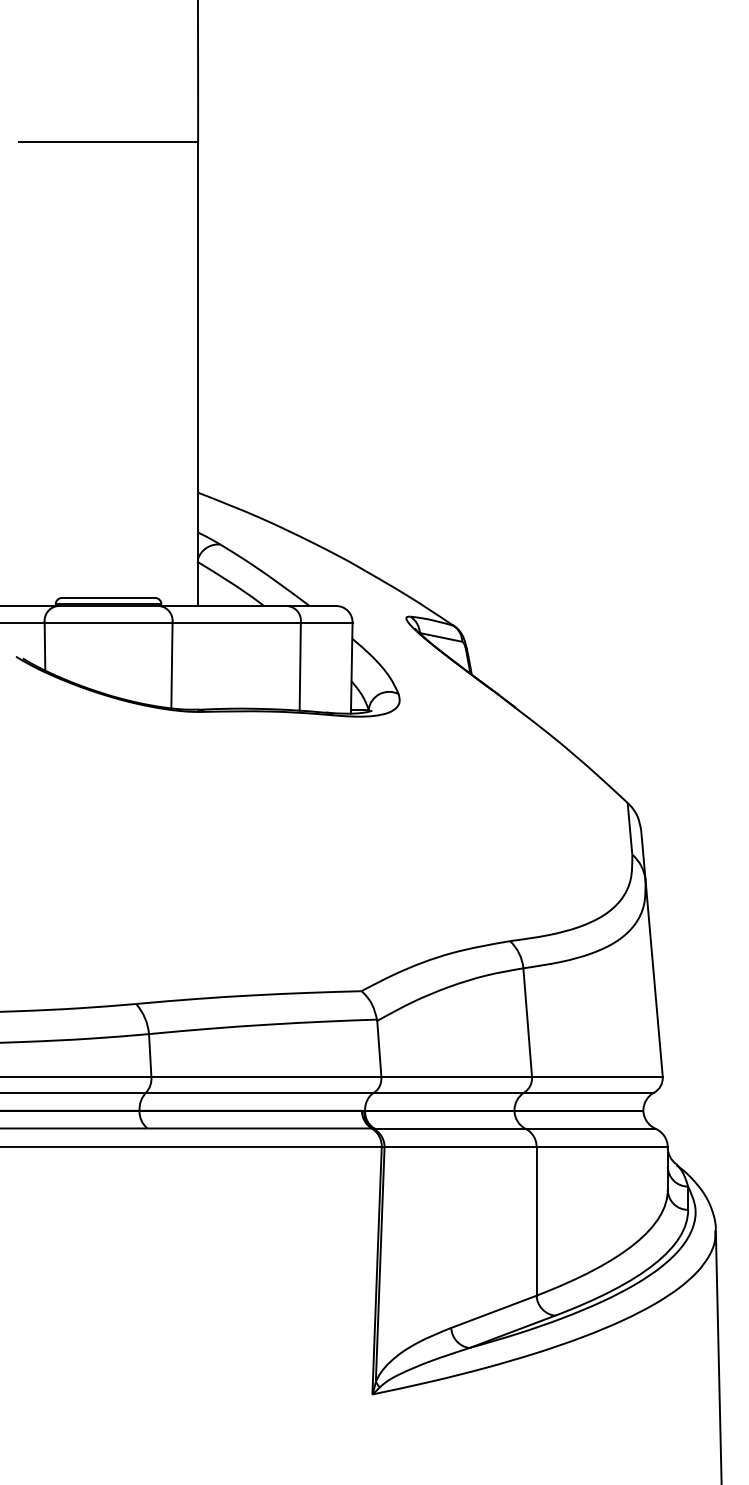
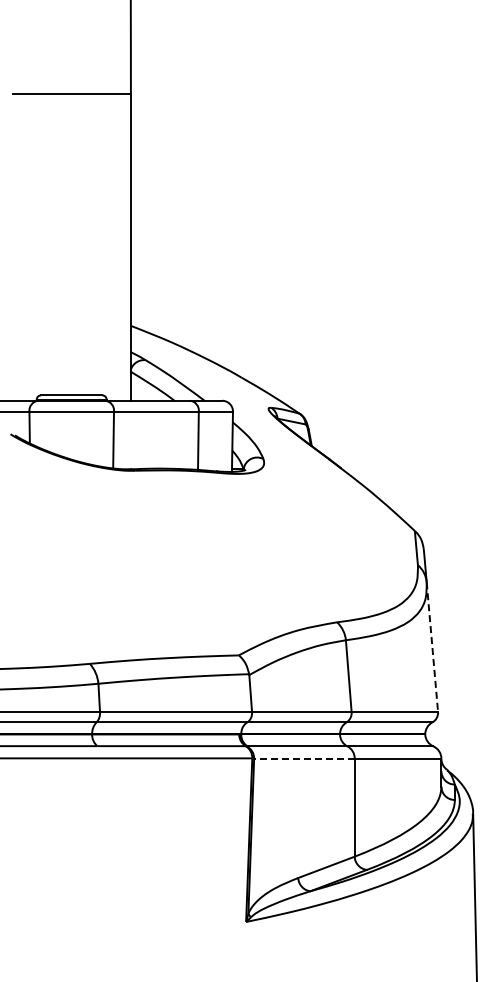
line: (654, 979) -> (432, 647), solid -> dashed
line: (459, 1147) -> (303, 758), solid -> dashed

